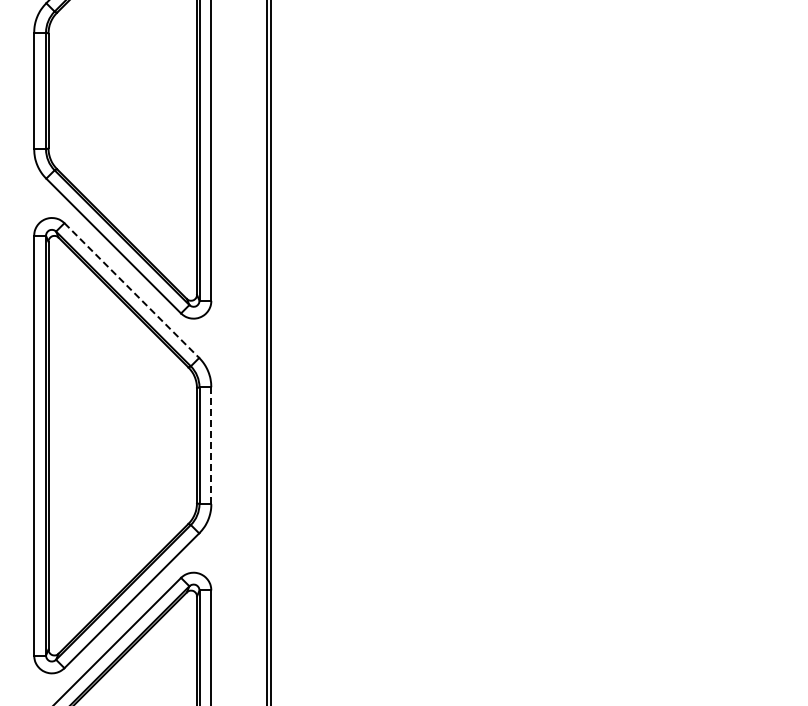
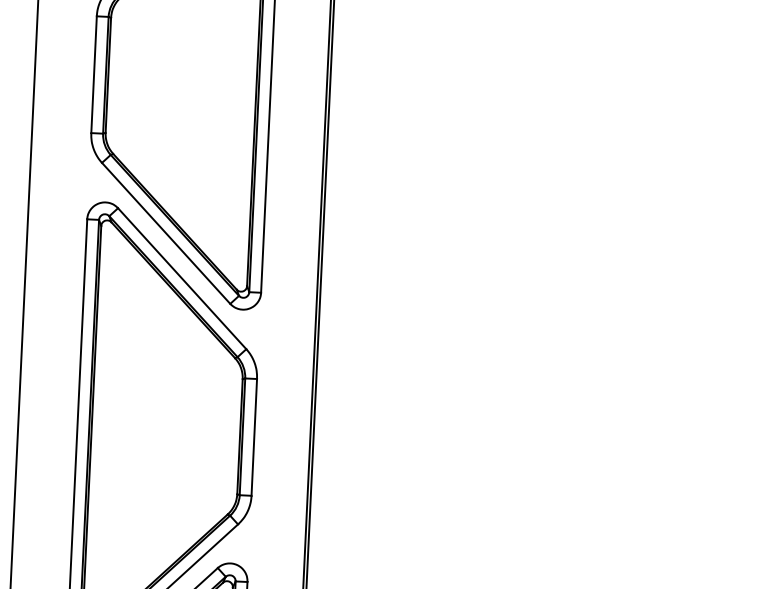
line: (132, 290) -> (182, 278), dashed -> solid
line: (211, 446) -> (254, 438), dashed -> solid

